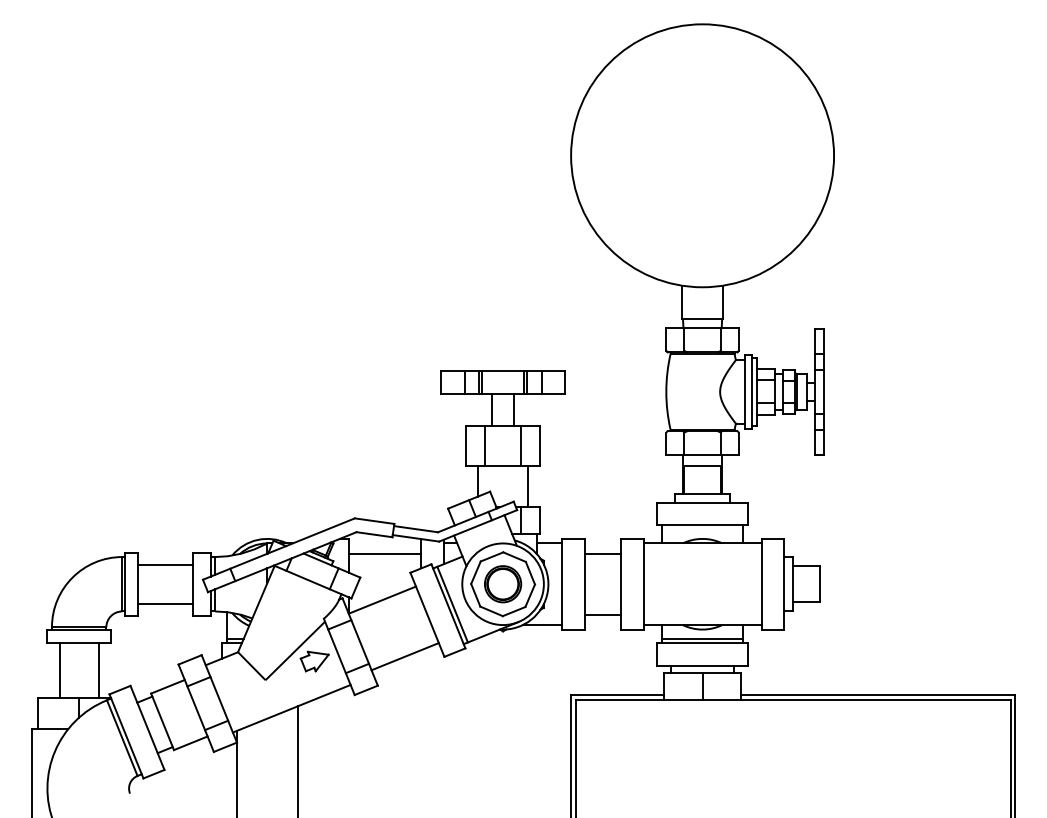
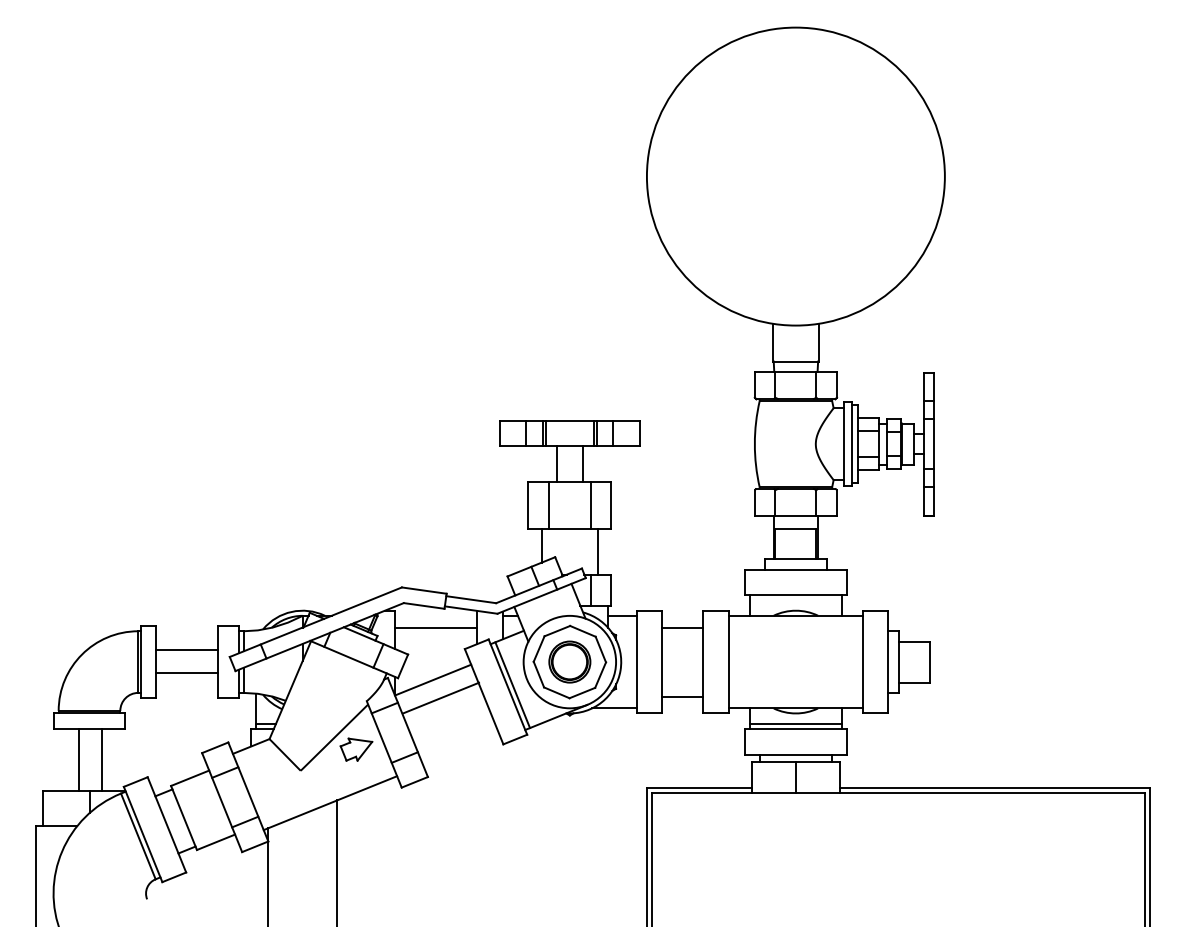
line: (164, 564) -> (186, 672), moved
line: (164, 604) -> (186, 650), moved
line: (404, 656) -> (440, 697), moved
line: (59, 670) -> (102, 759), moved
line: (98, 670) -> (78, 759), moved

